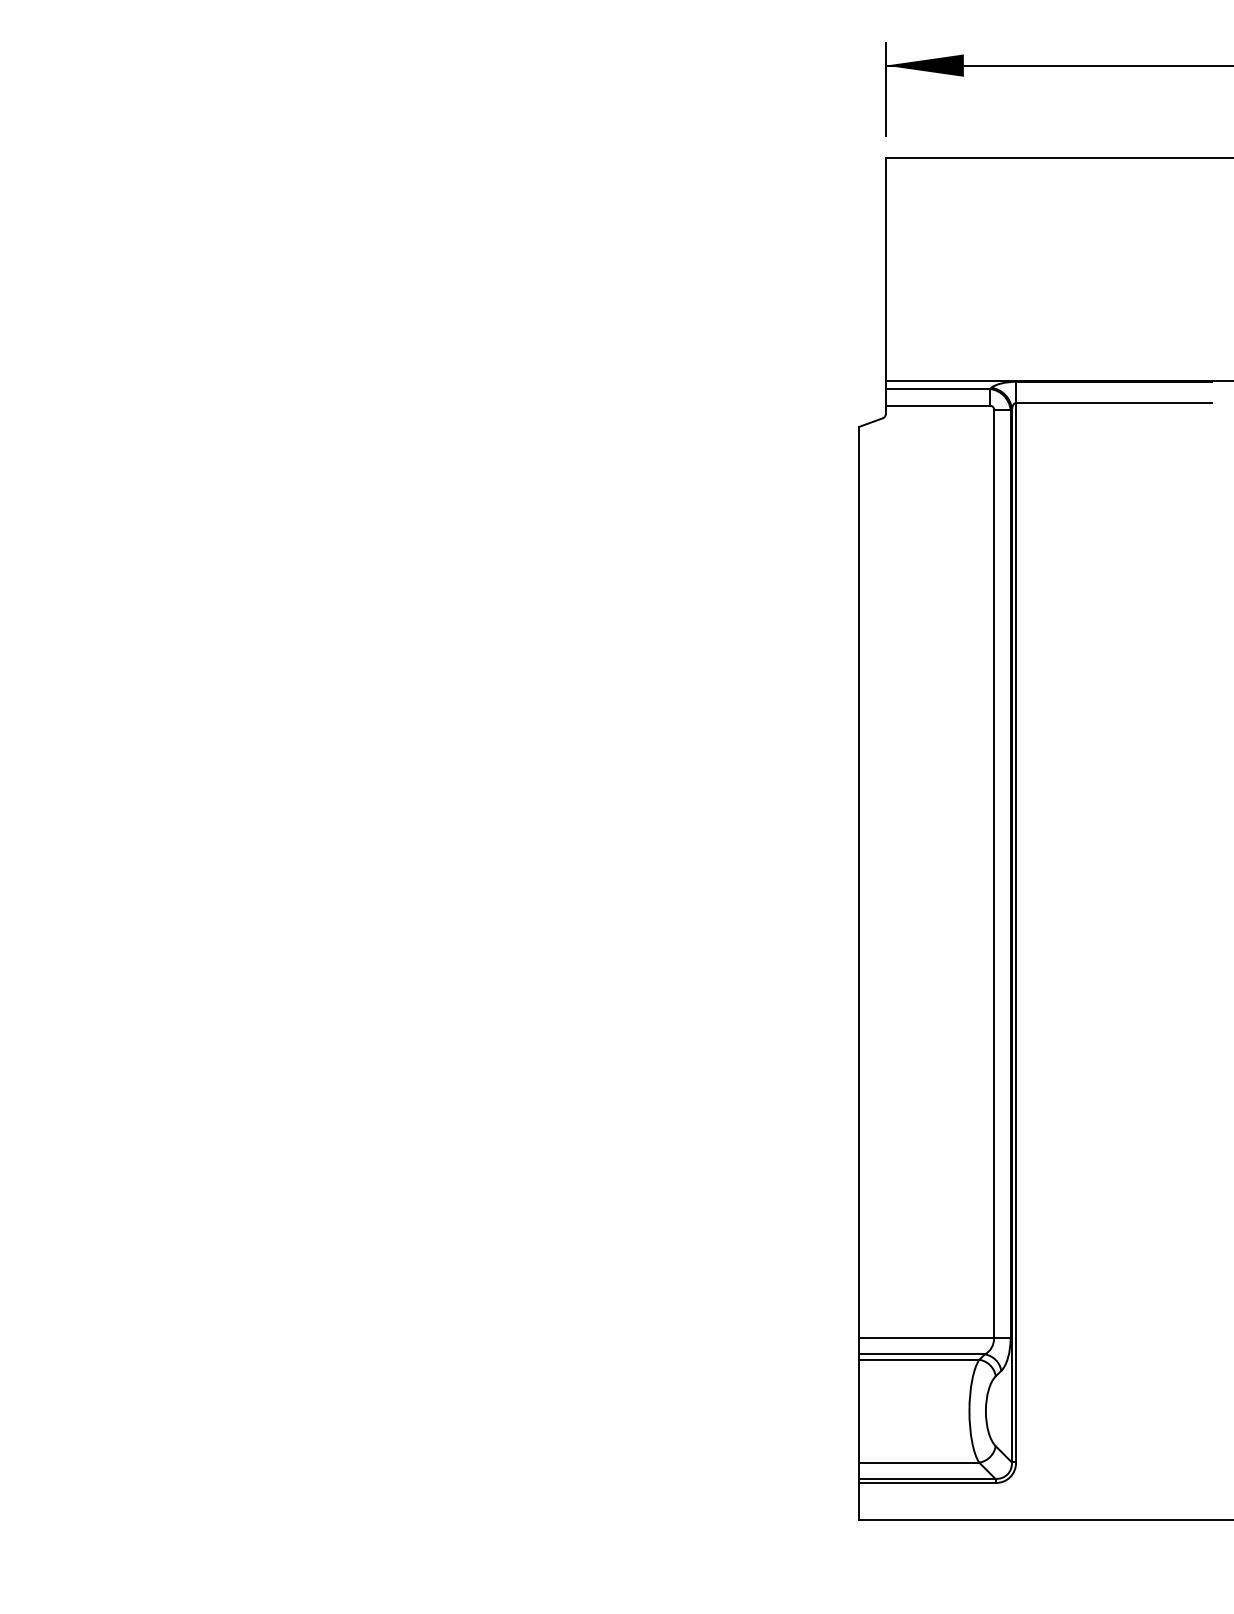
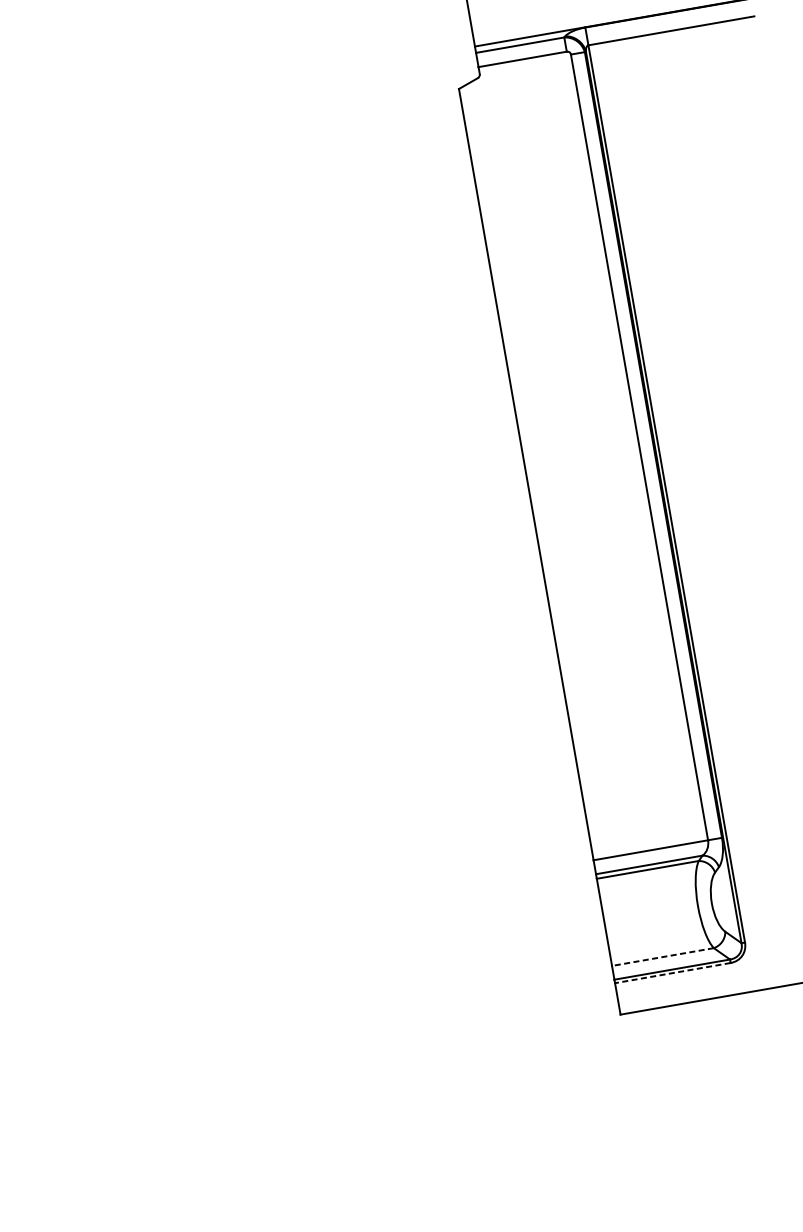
line: (918, 1462) -> (662, 956), solid -> dashed
line: (926, 1483) -> (672, 973), solid -> dashed

